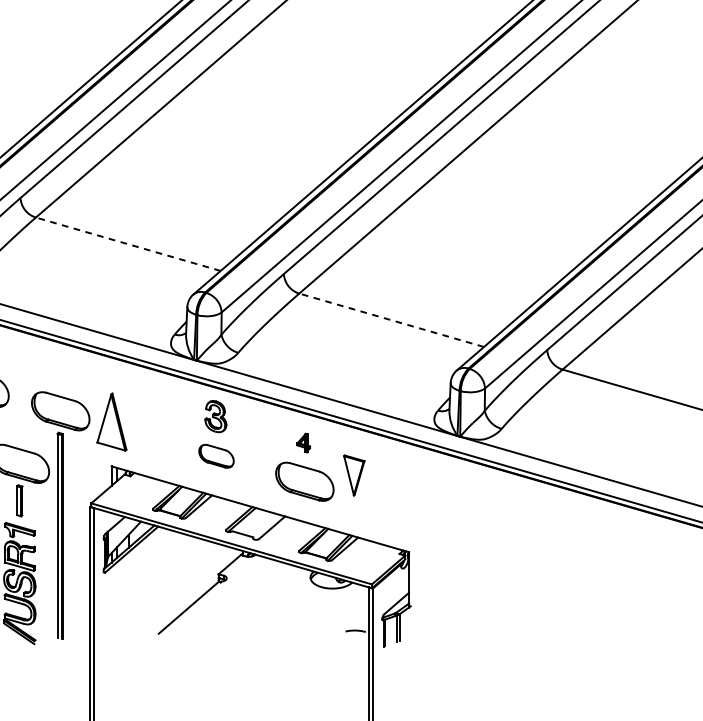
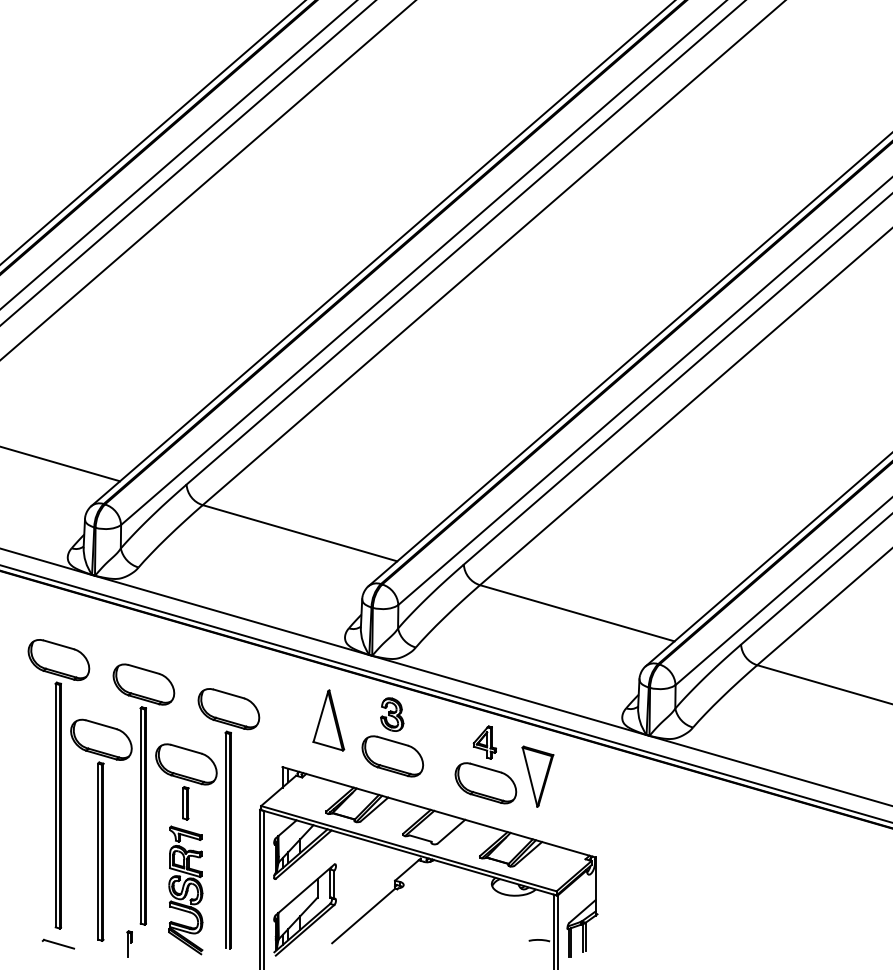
line: (127, 244) -> (299, 533), dashed -> solid
line: (390, 320) -> (576, 613), dashed -> solid
part: (111, 422) -> (328, 720), moved
part: (303, 443) -> (484, 742), size x1.67
part: (216, 456) -> (392, 756), size x1.67
part: (353, 475) -> (537, 776), size x1.43
part: (132, 601) -> (304, 909), added

